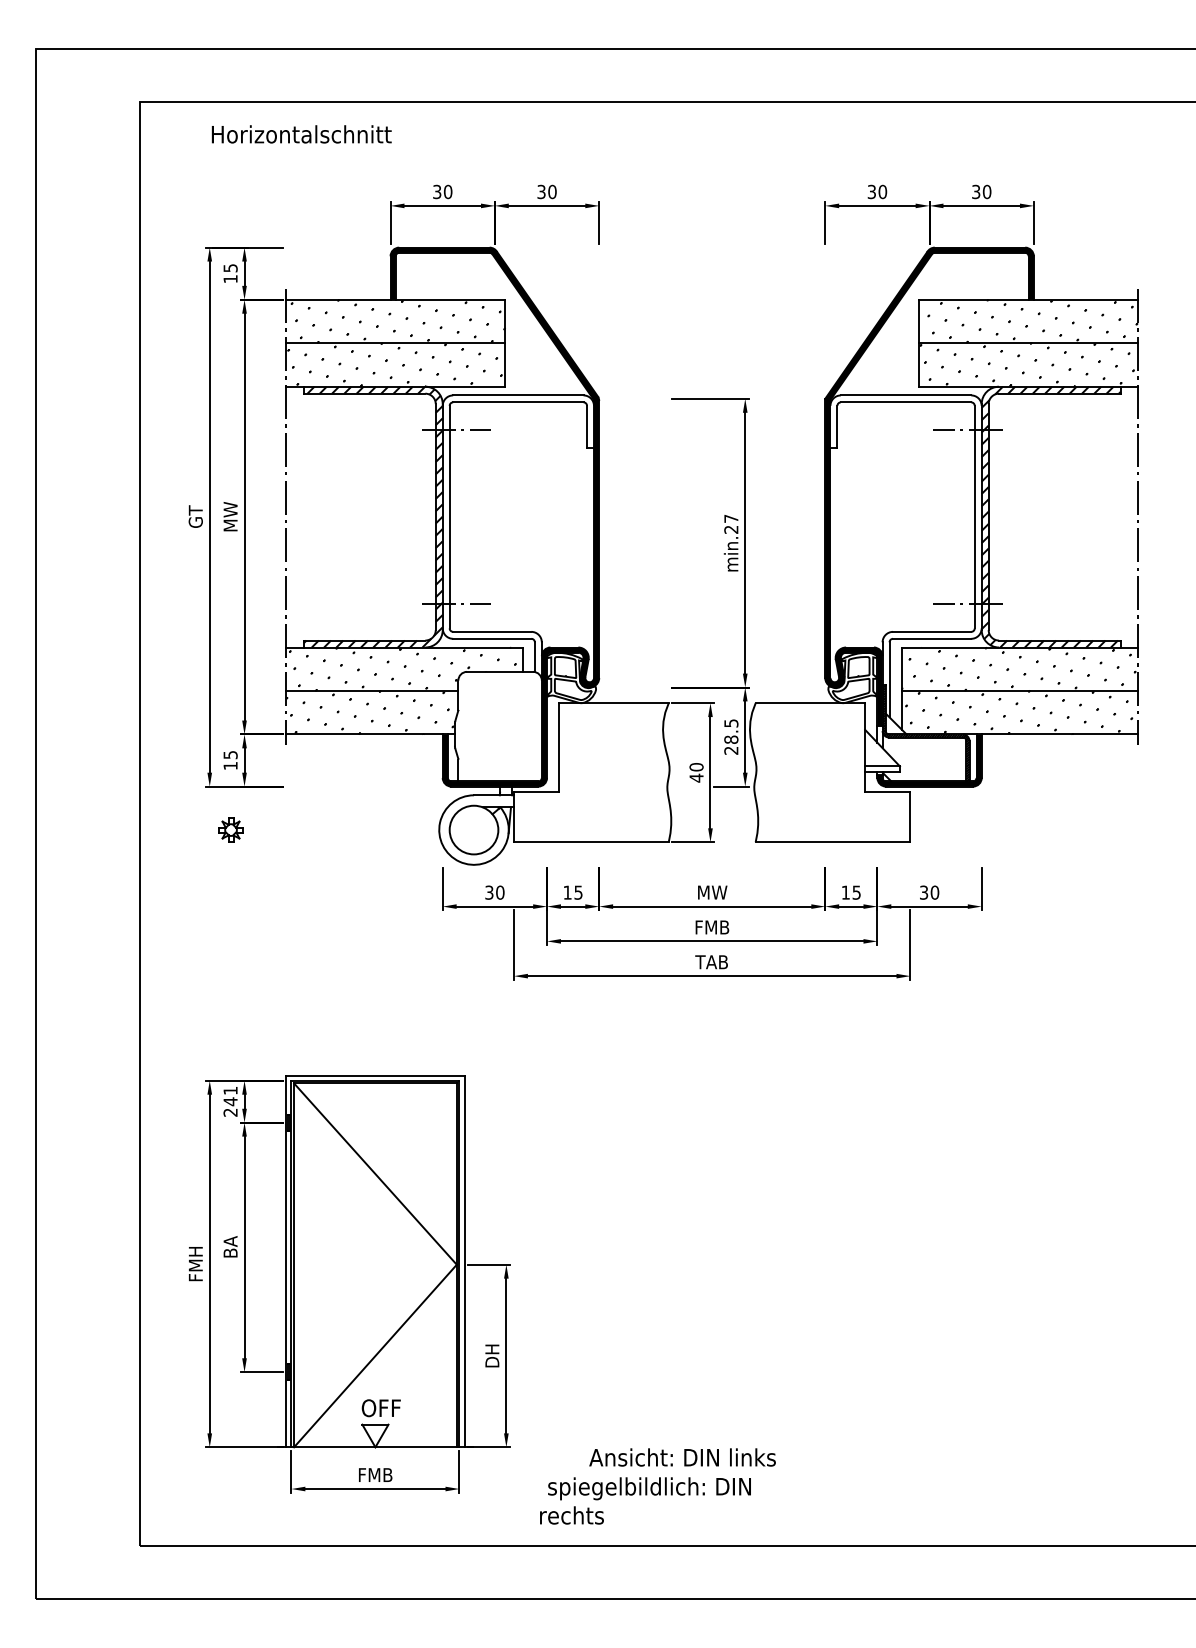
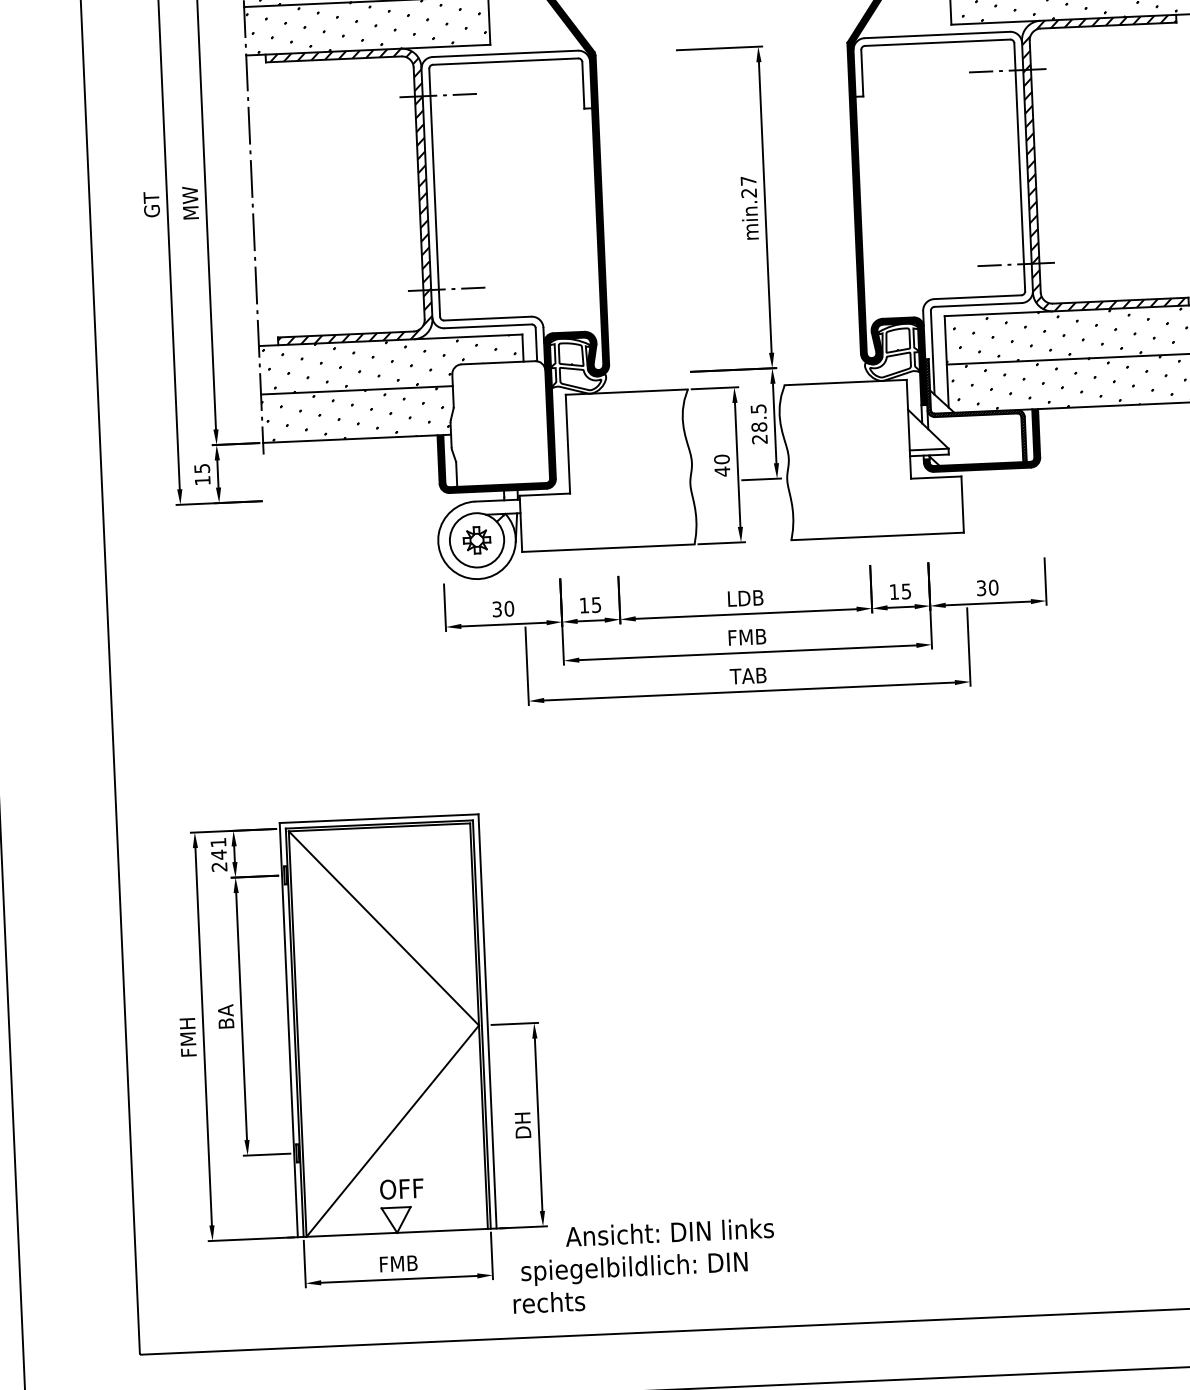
part: (230, 829) -> (476, 539), moved
text: (712, 892) -> (745, 598), MW -> LDB
text: (657, 1486) -> (643, 1265), moved

